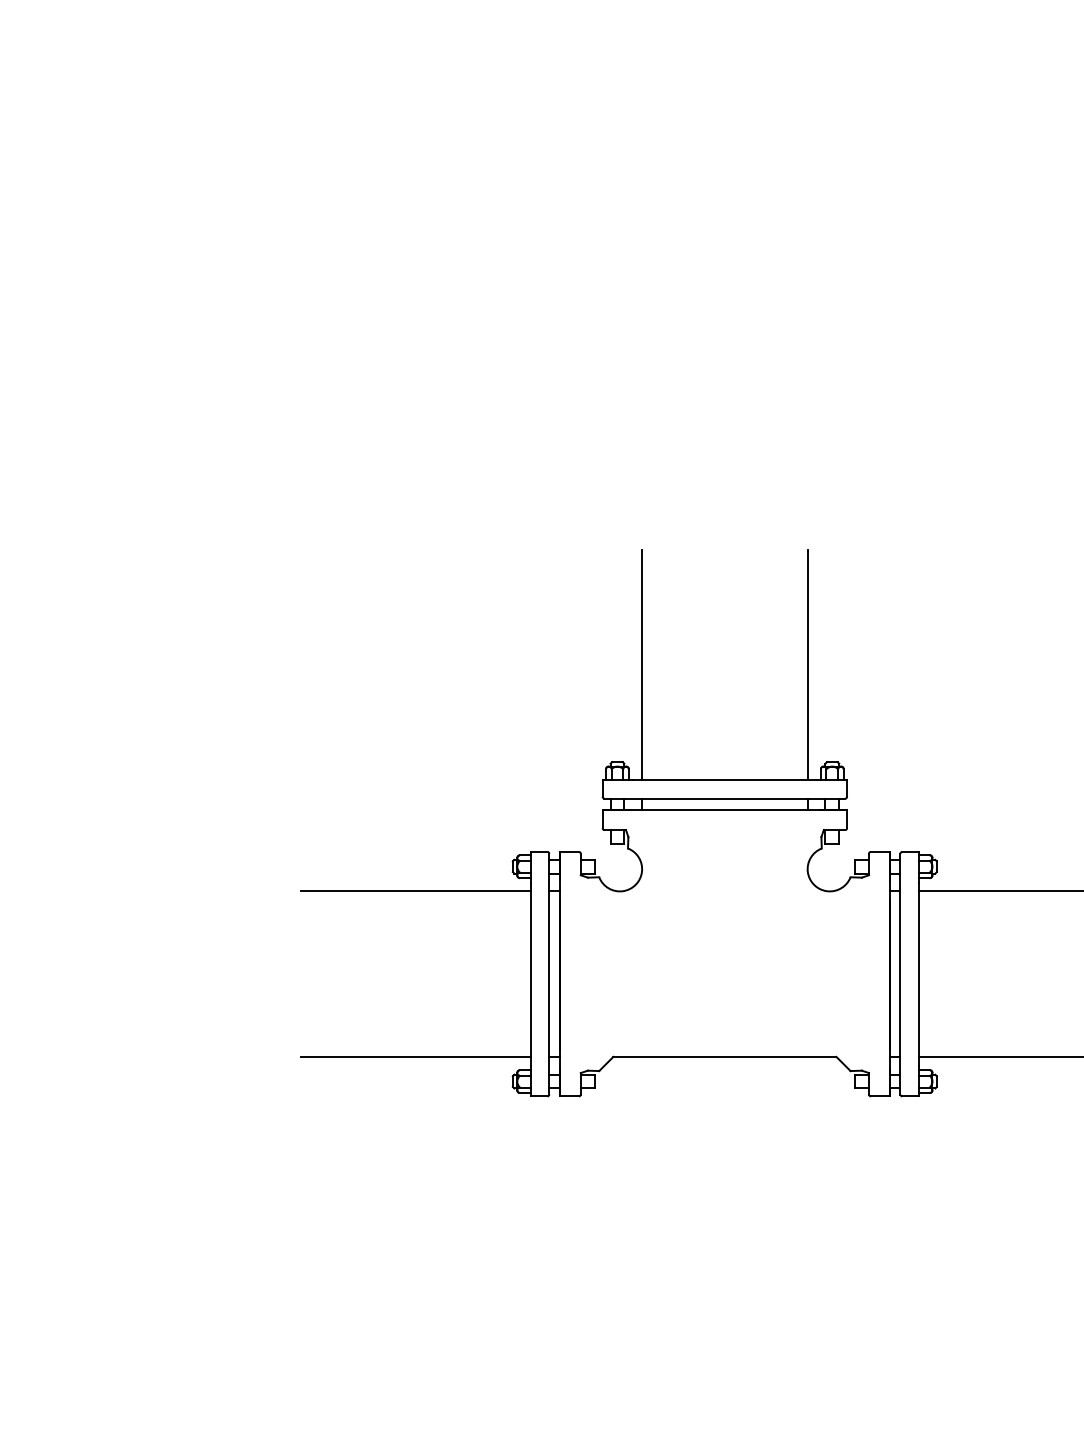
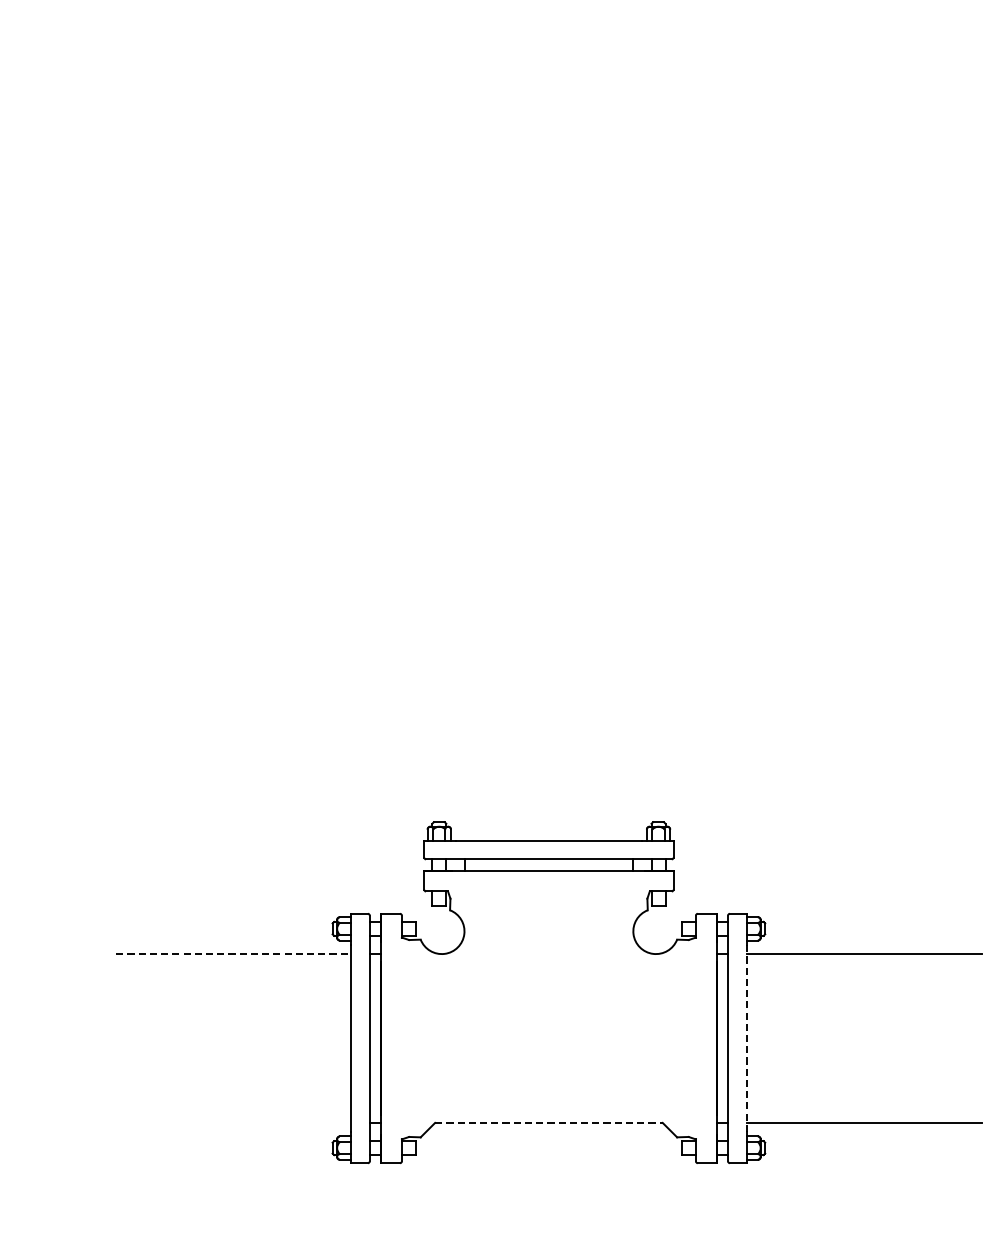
line: (642, 664) -> (464, 722), removed
line: (807, 664) -> (633, 722), removed
line: (416, 891) -> (234, 954), solid -> dashed
line: (918, 974) -> (746, 1038), solid -> dashed
line: (415, 1056) -> (233, 1122), removed
line: (724, 1056) -> (548, 1122), solid -> dashed

